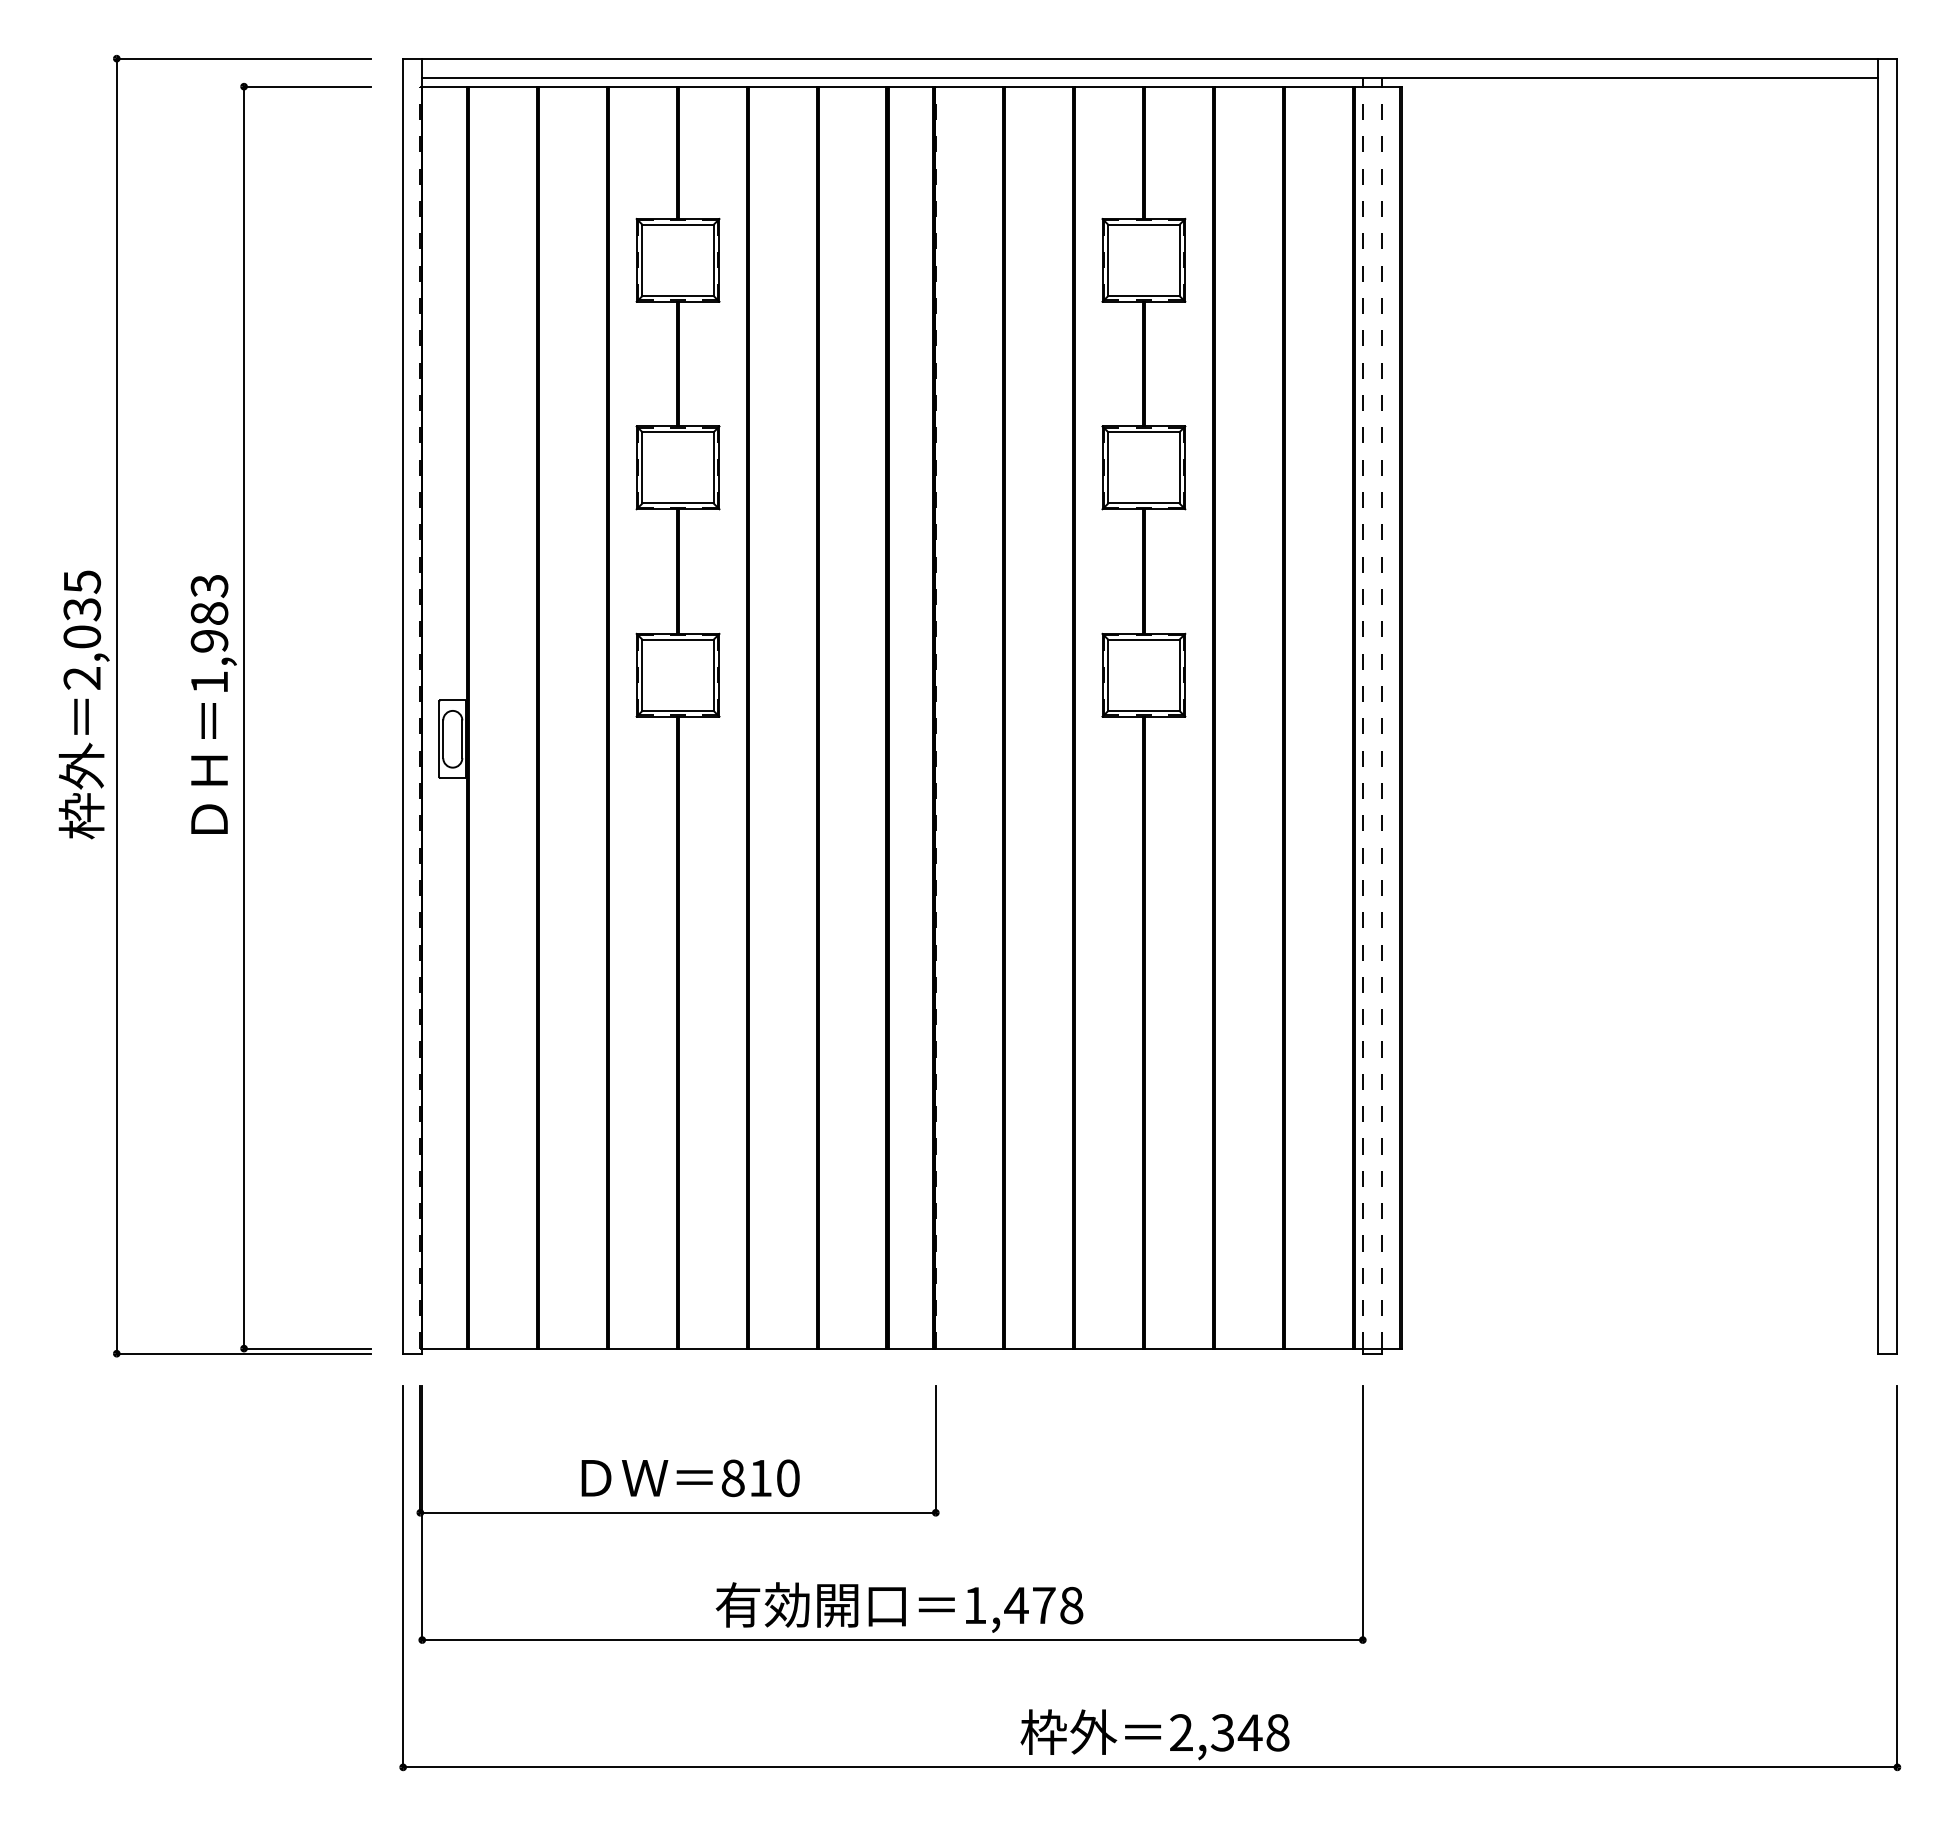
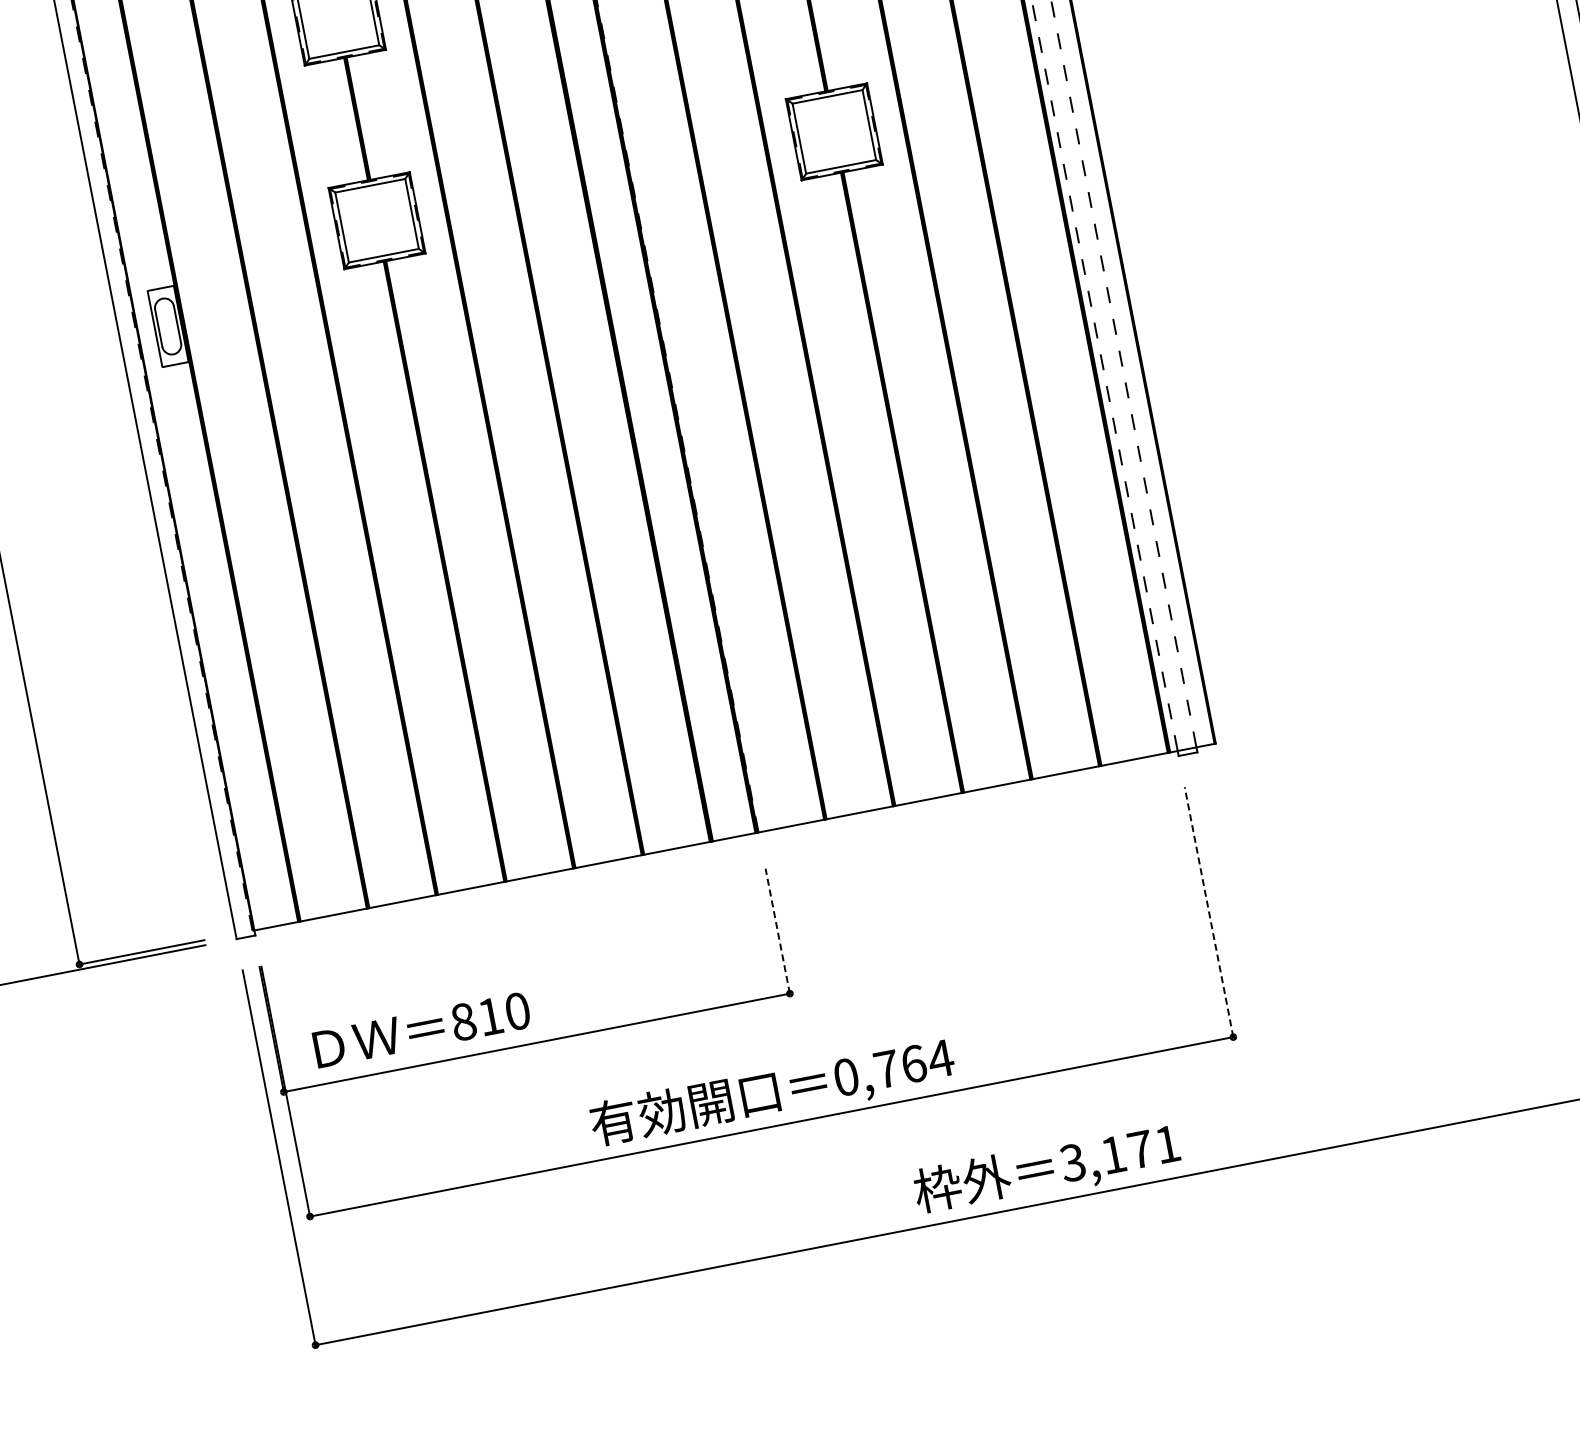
line: (935, 1449) -> (777, 931), solid -> dashed
text: (690, 1478) -> (421, 1030), moved
line: (1362, 1512) -> (1208, 911), solid -> dashed
text: (1023, 1605) -> (893, 1067), 1,478 -> 0,764
text: (1229, 1732) -> (1120, 1153), 2,348 -> 3,171

